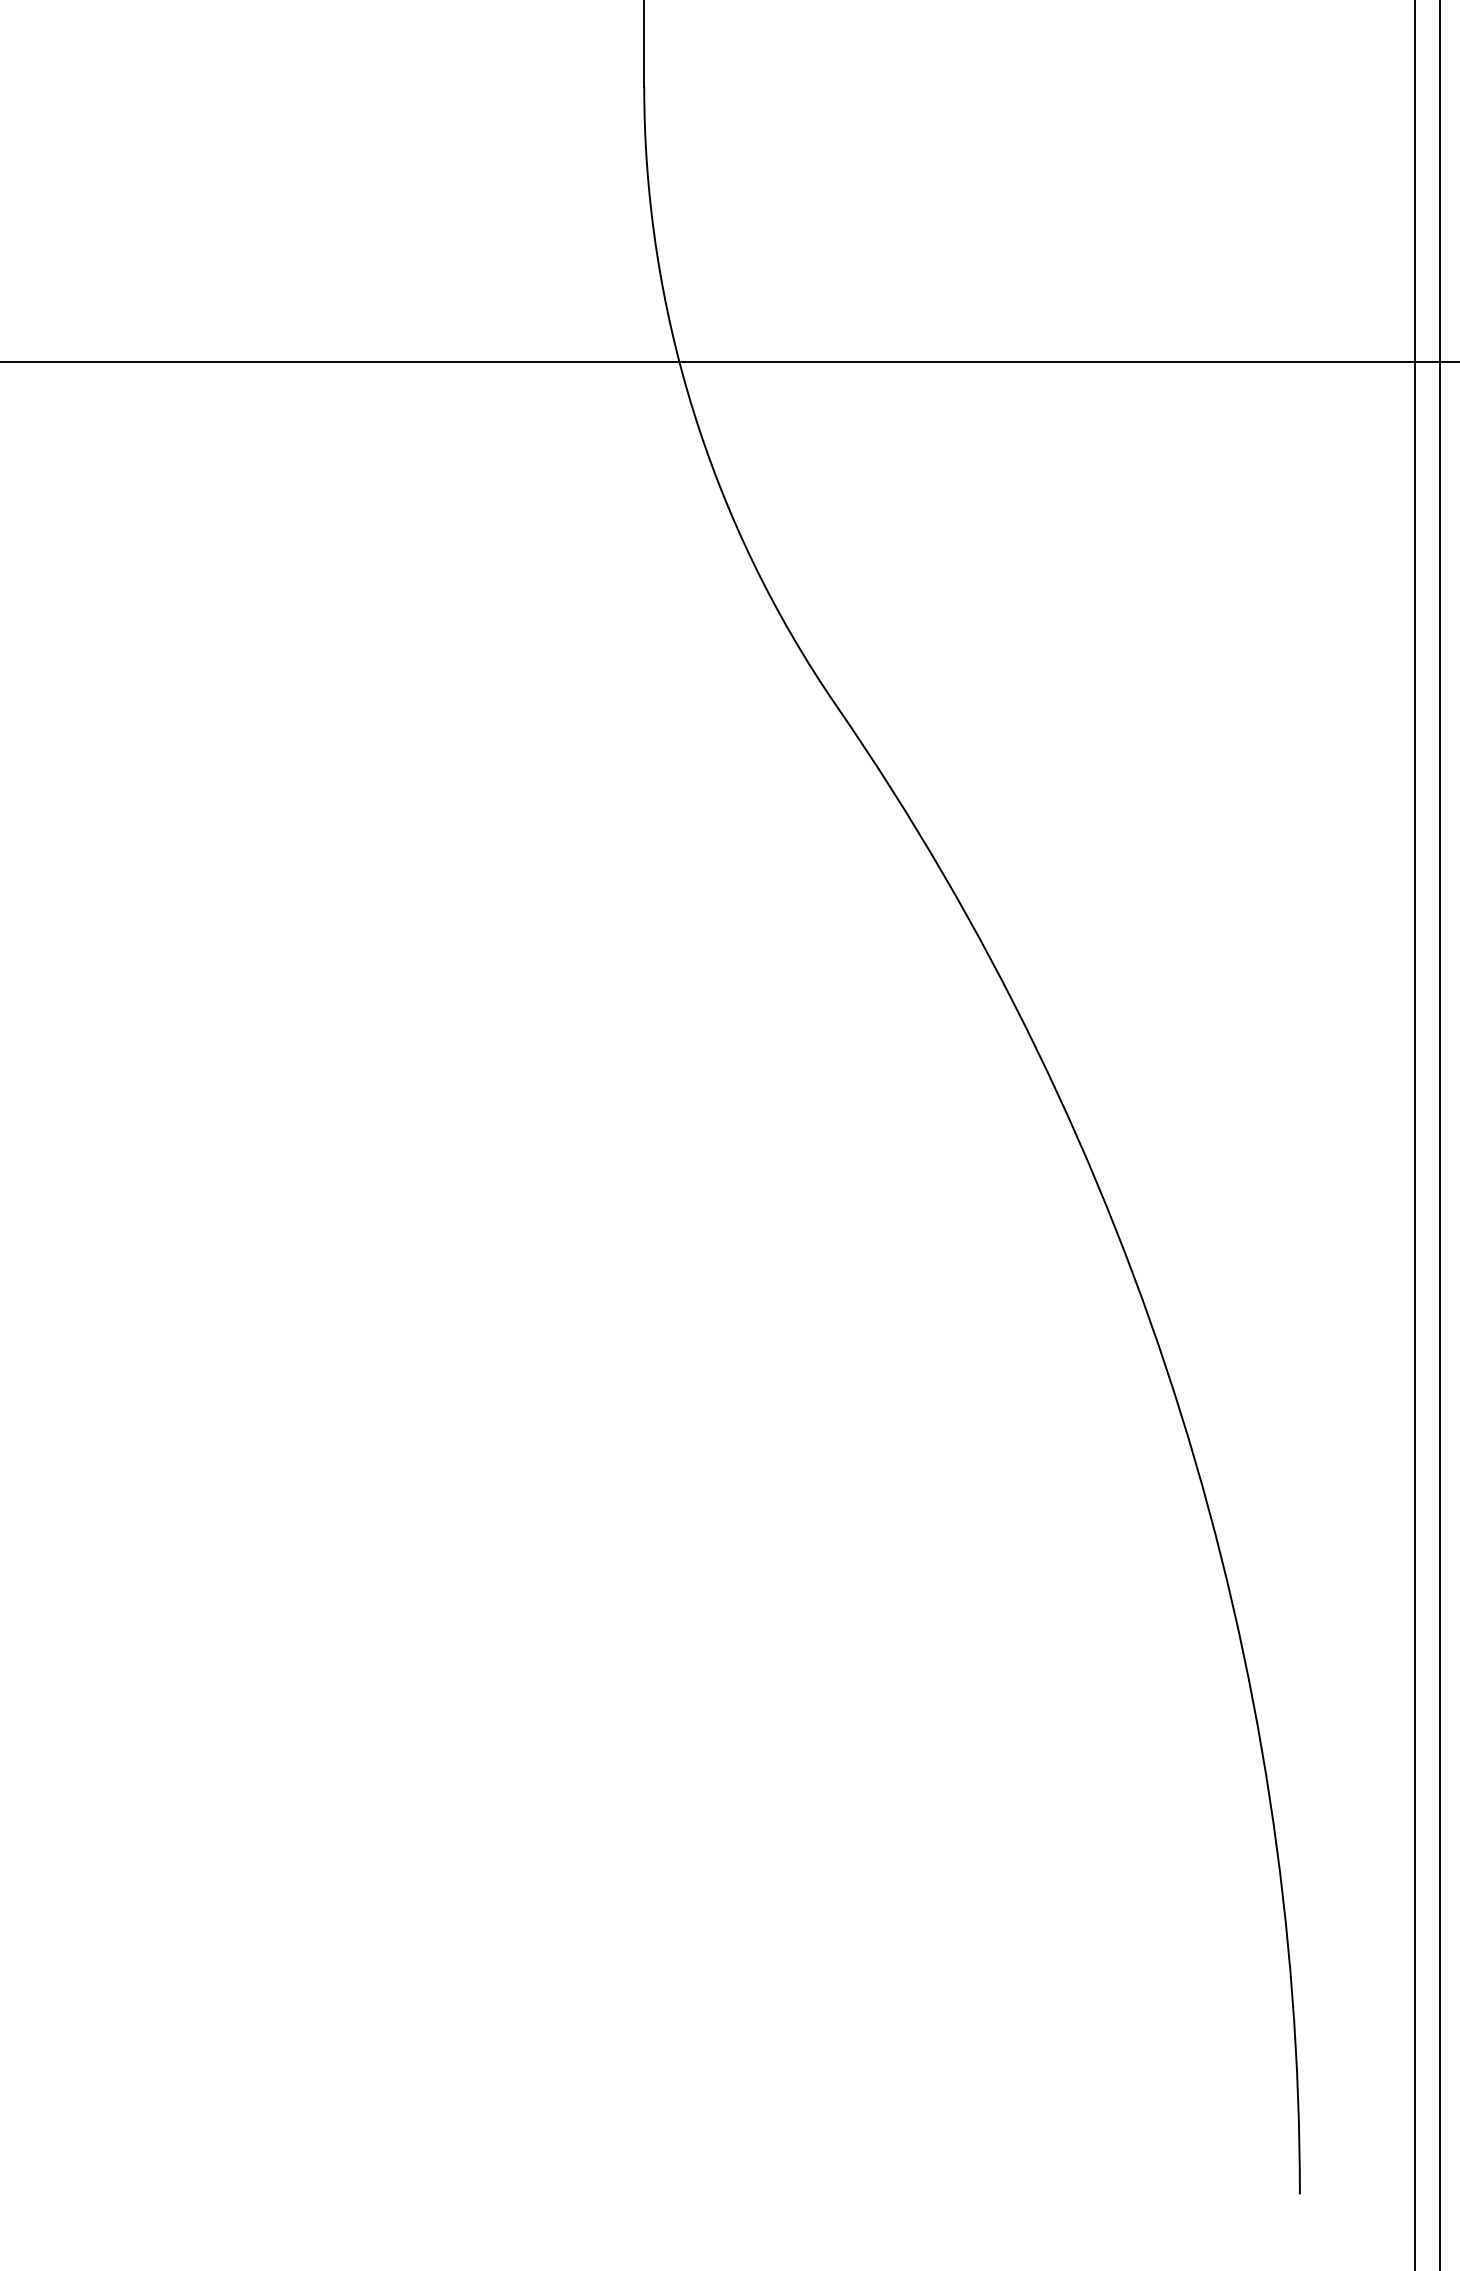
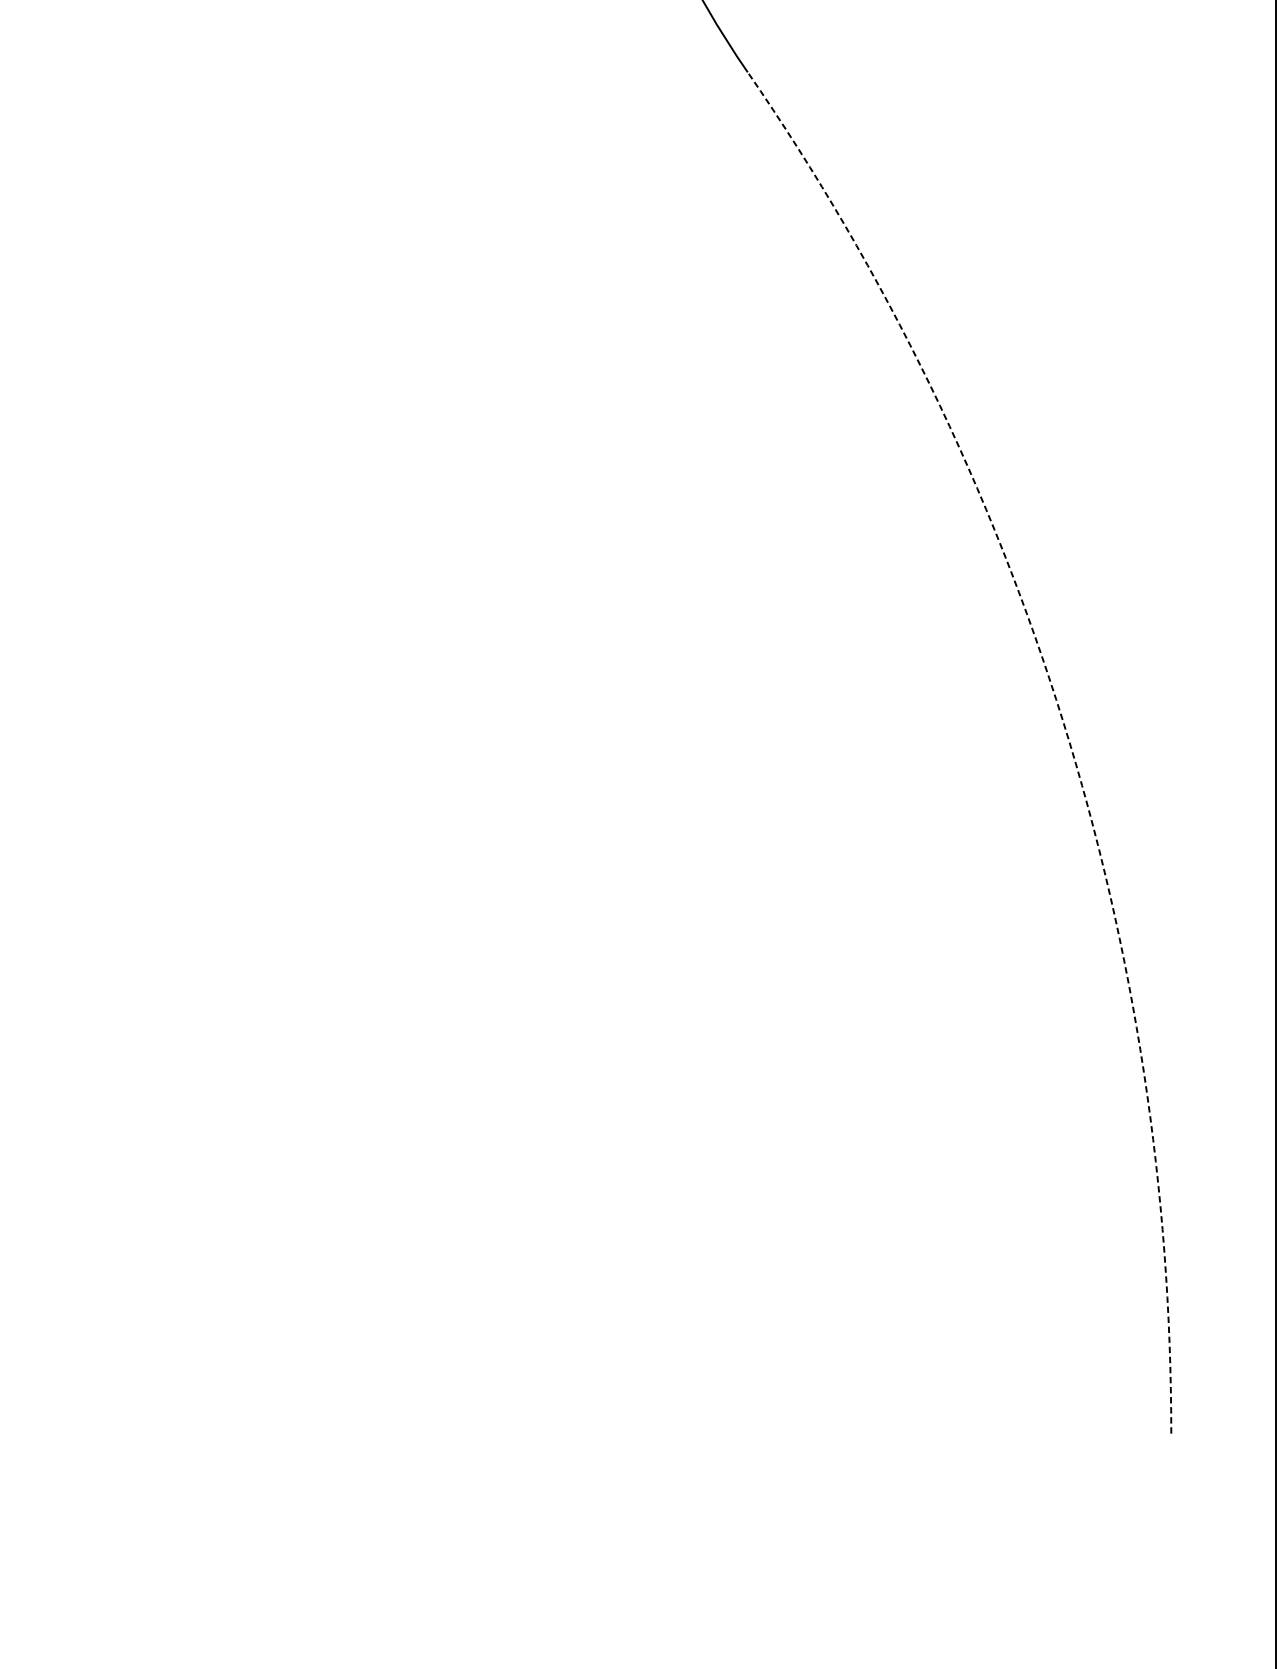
arc: (1181, 1415) -> (1062, 720), solid -> dashed

